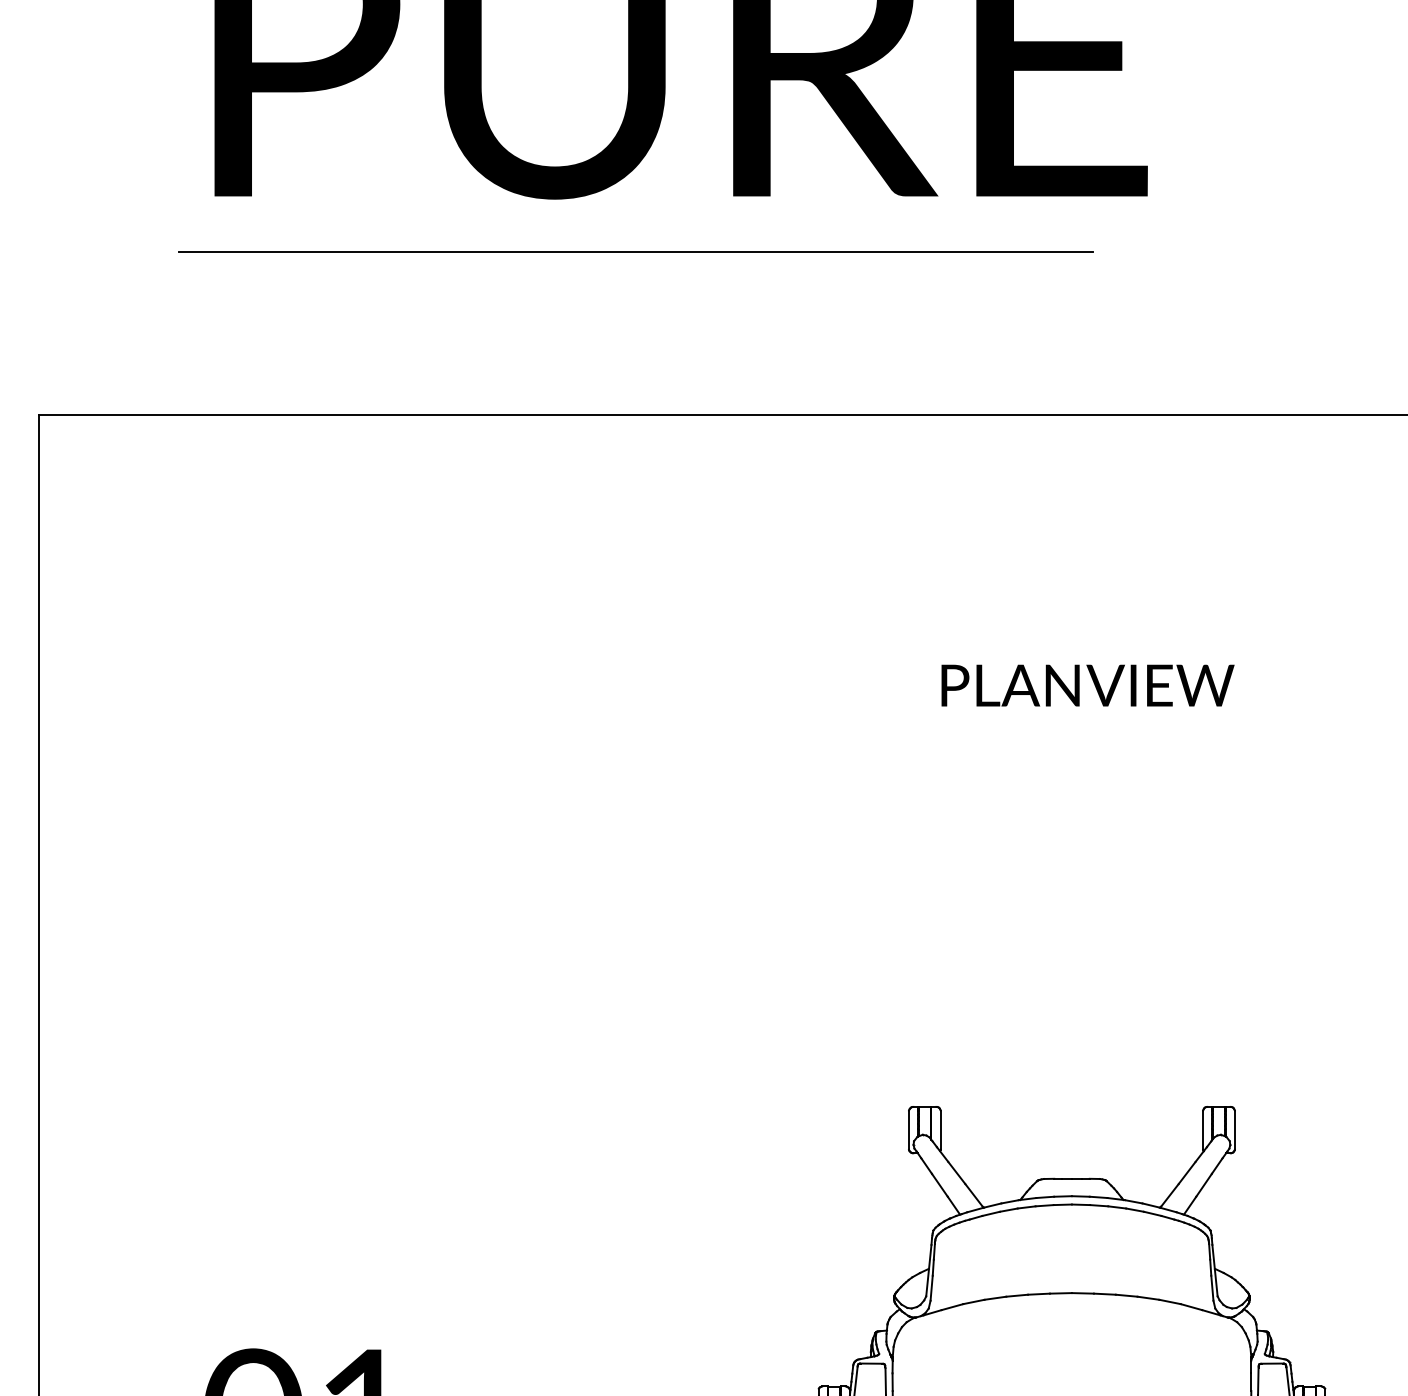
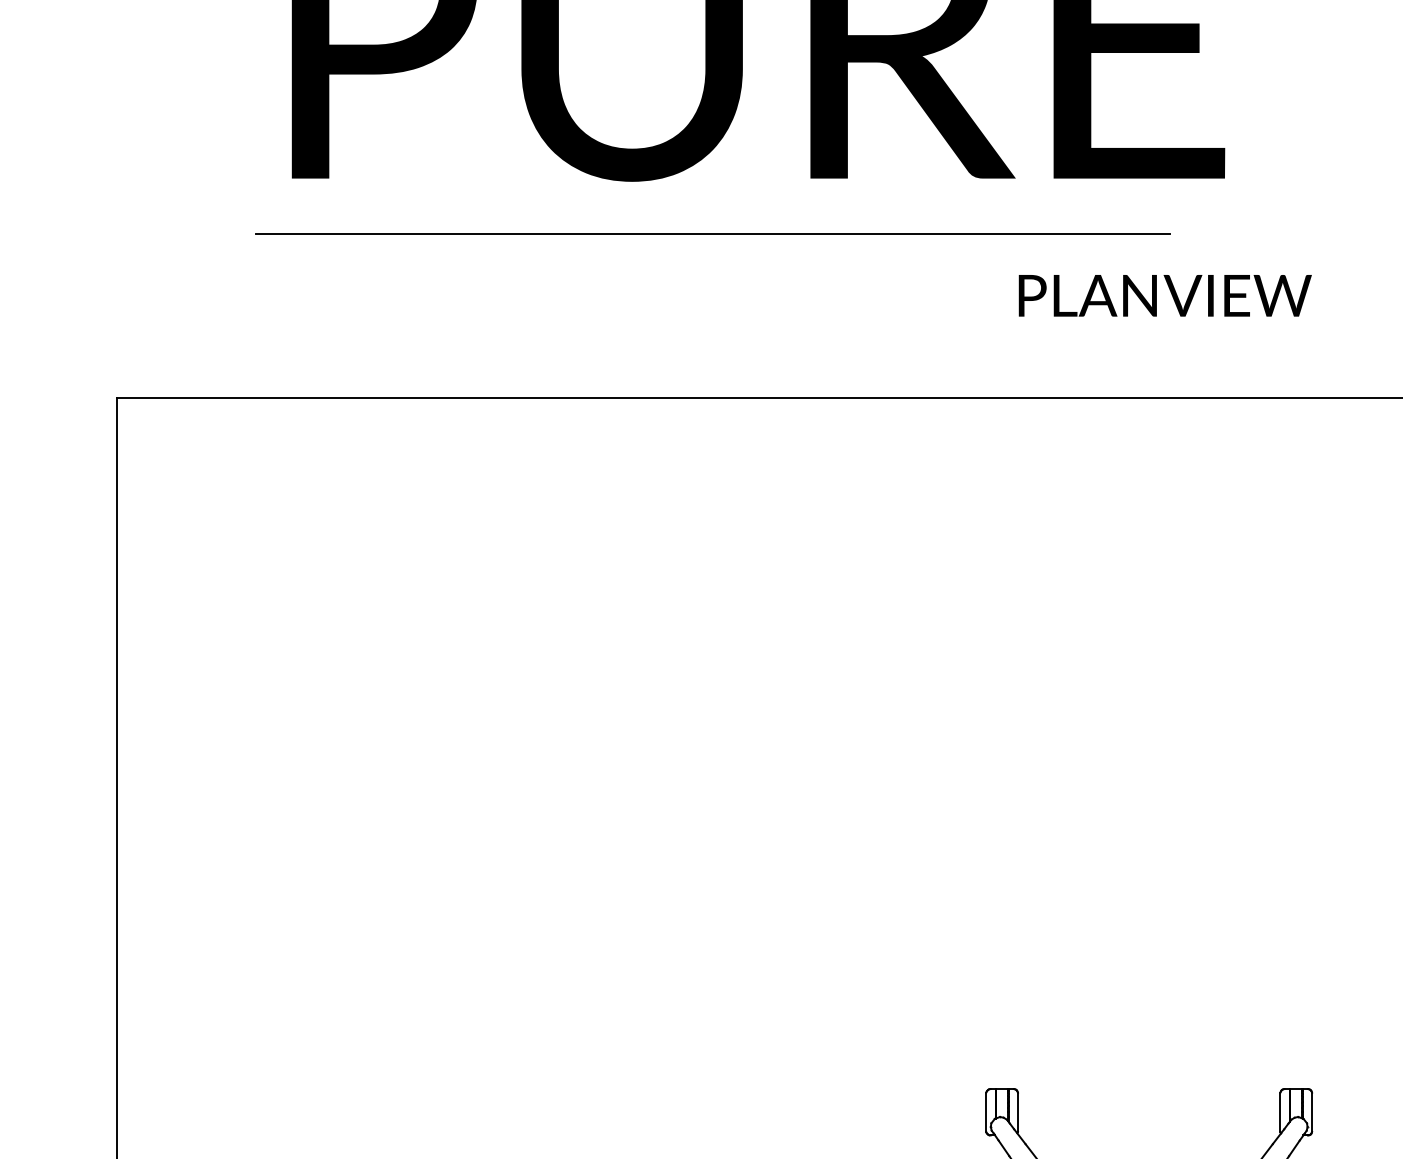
text: (1087, 685) -> (1164, 295), moved

